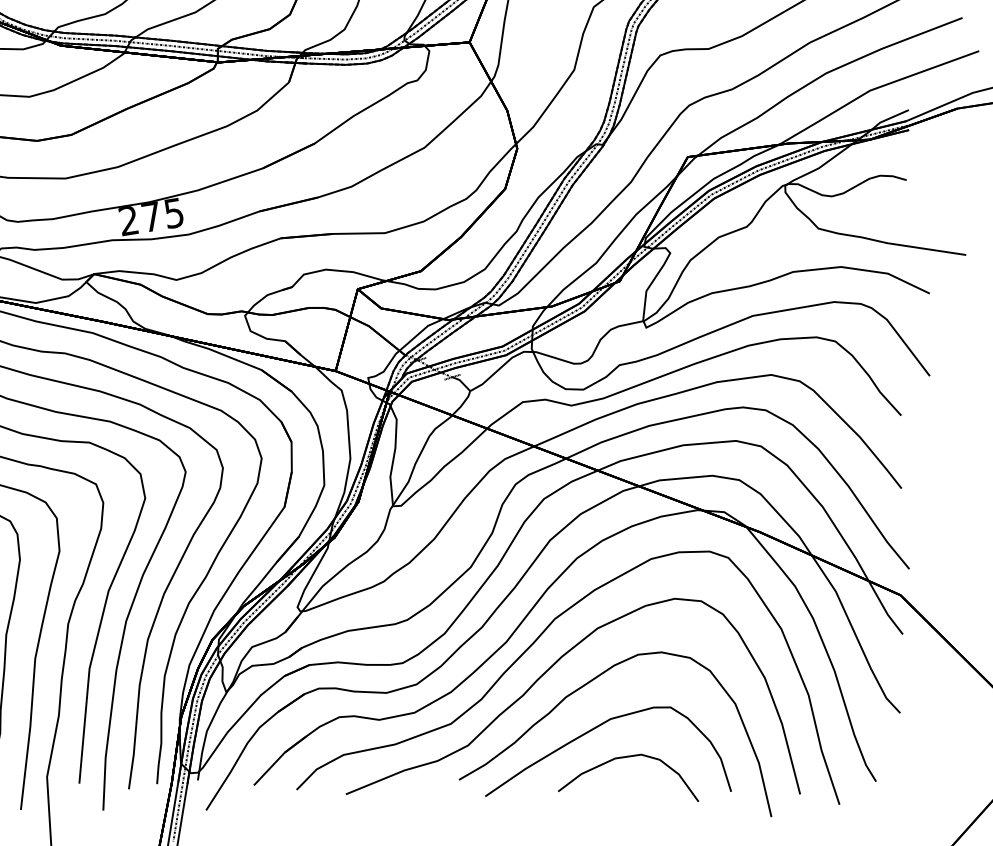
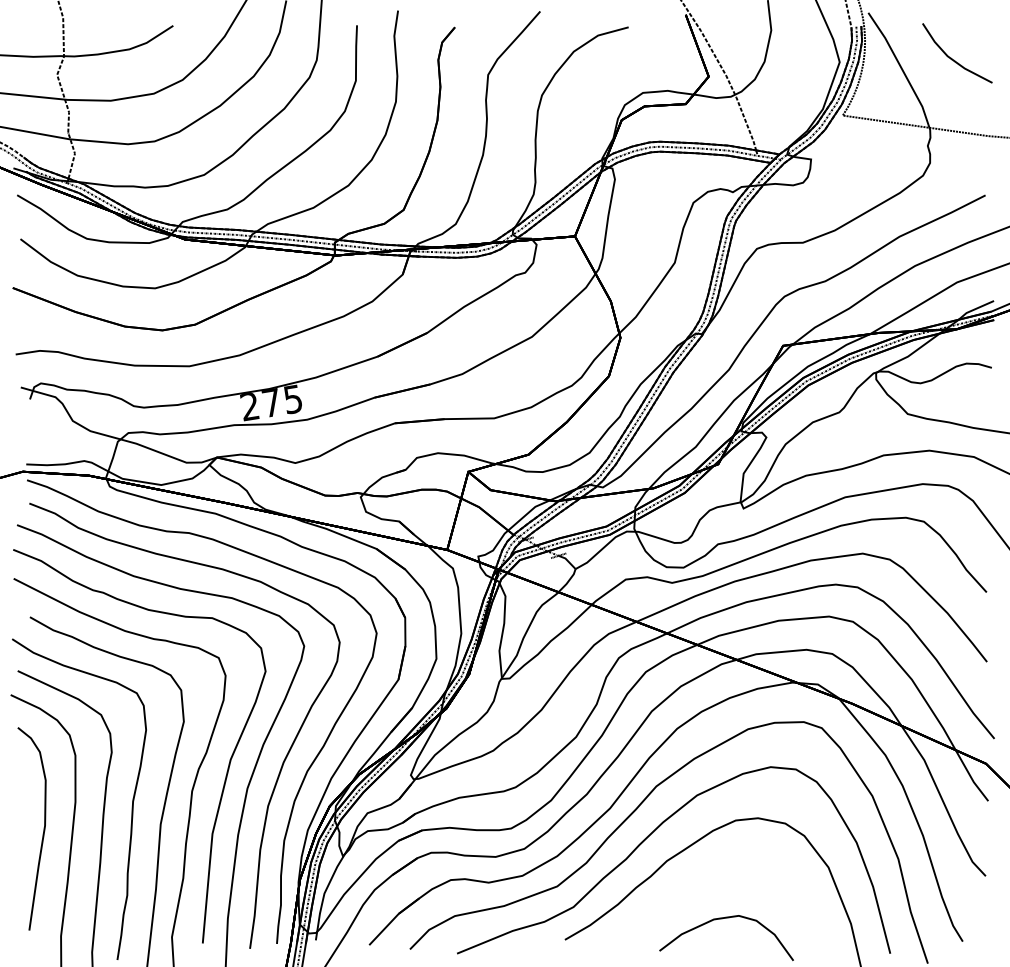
part: (593, 730) -> (693, 892), removed

